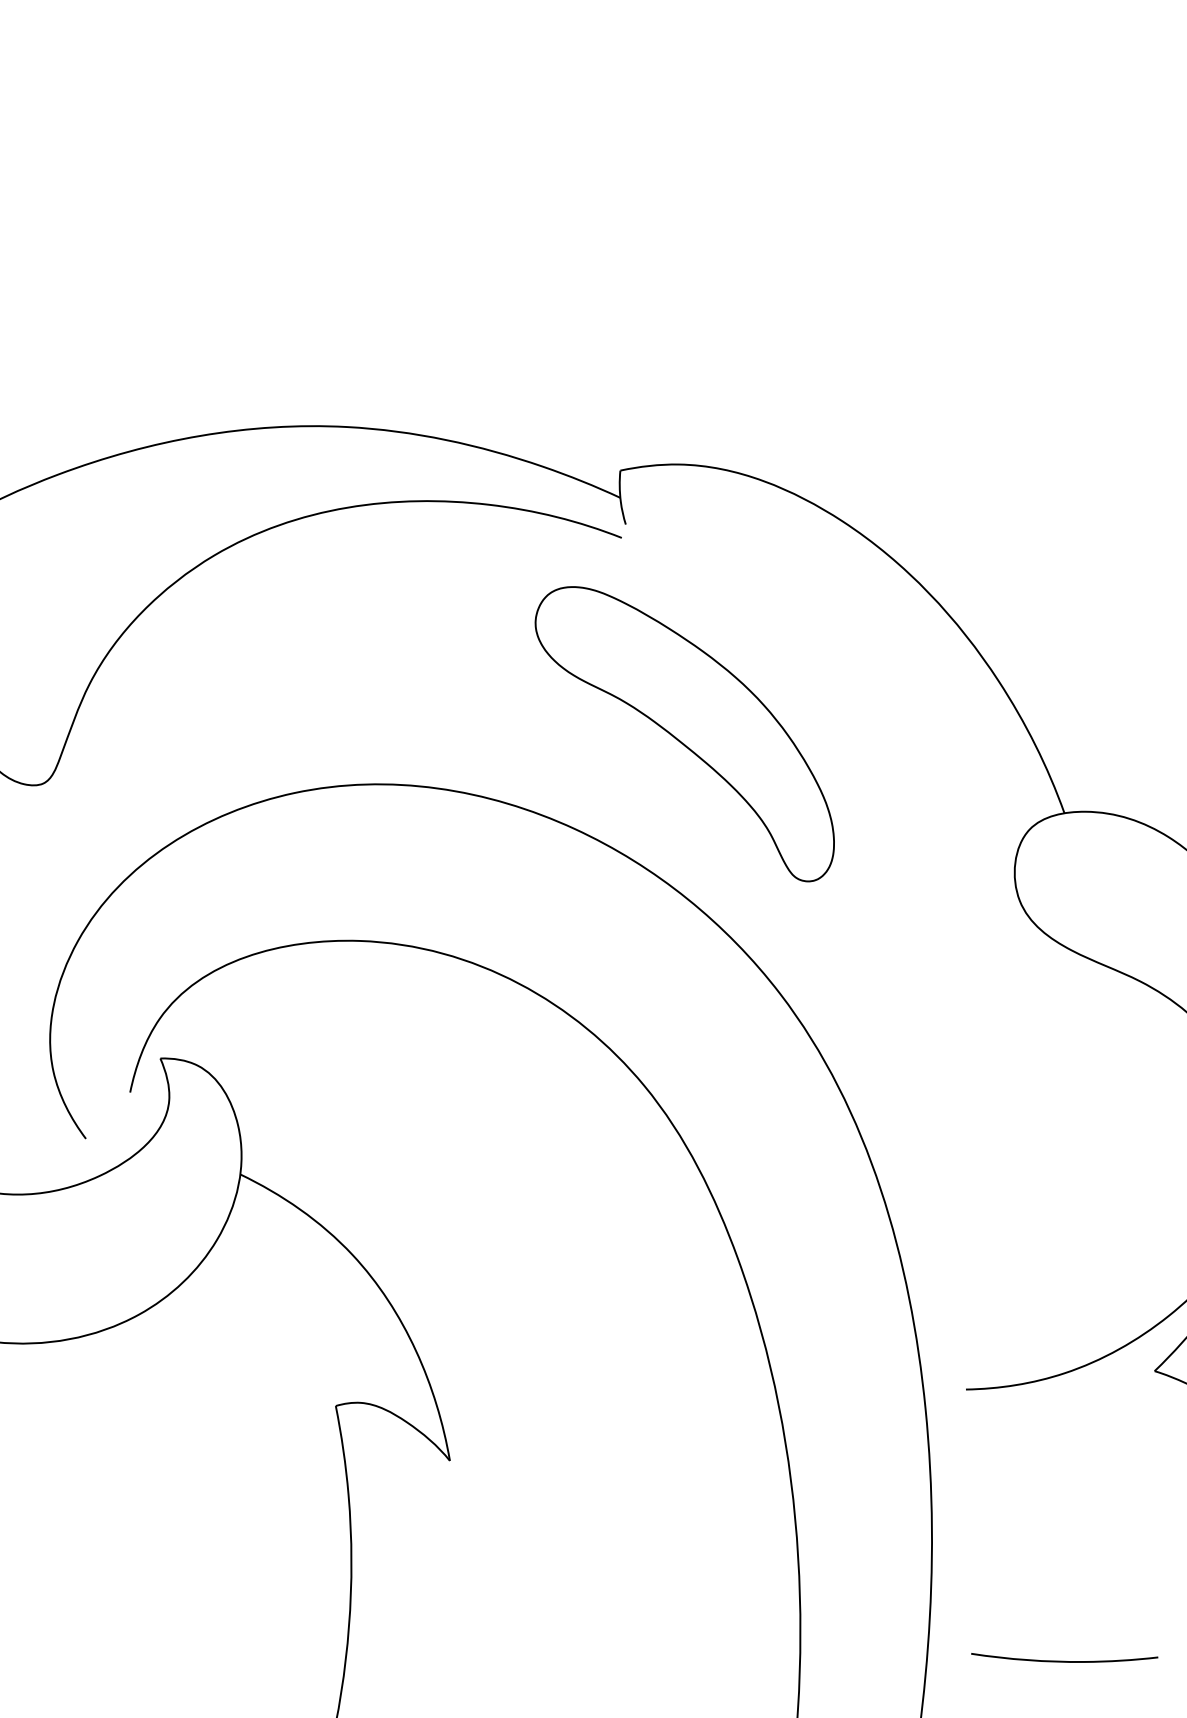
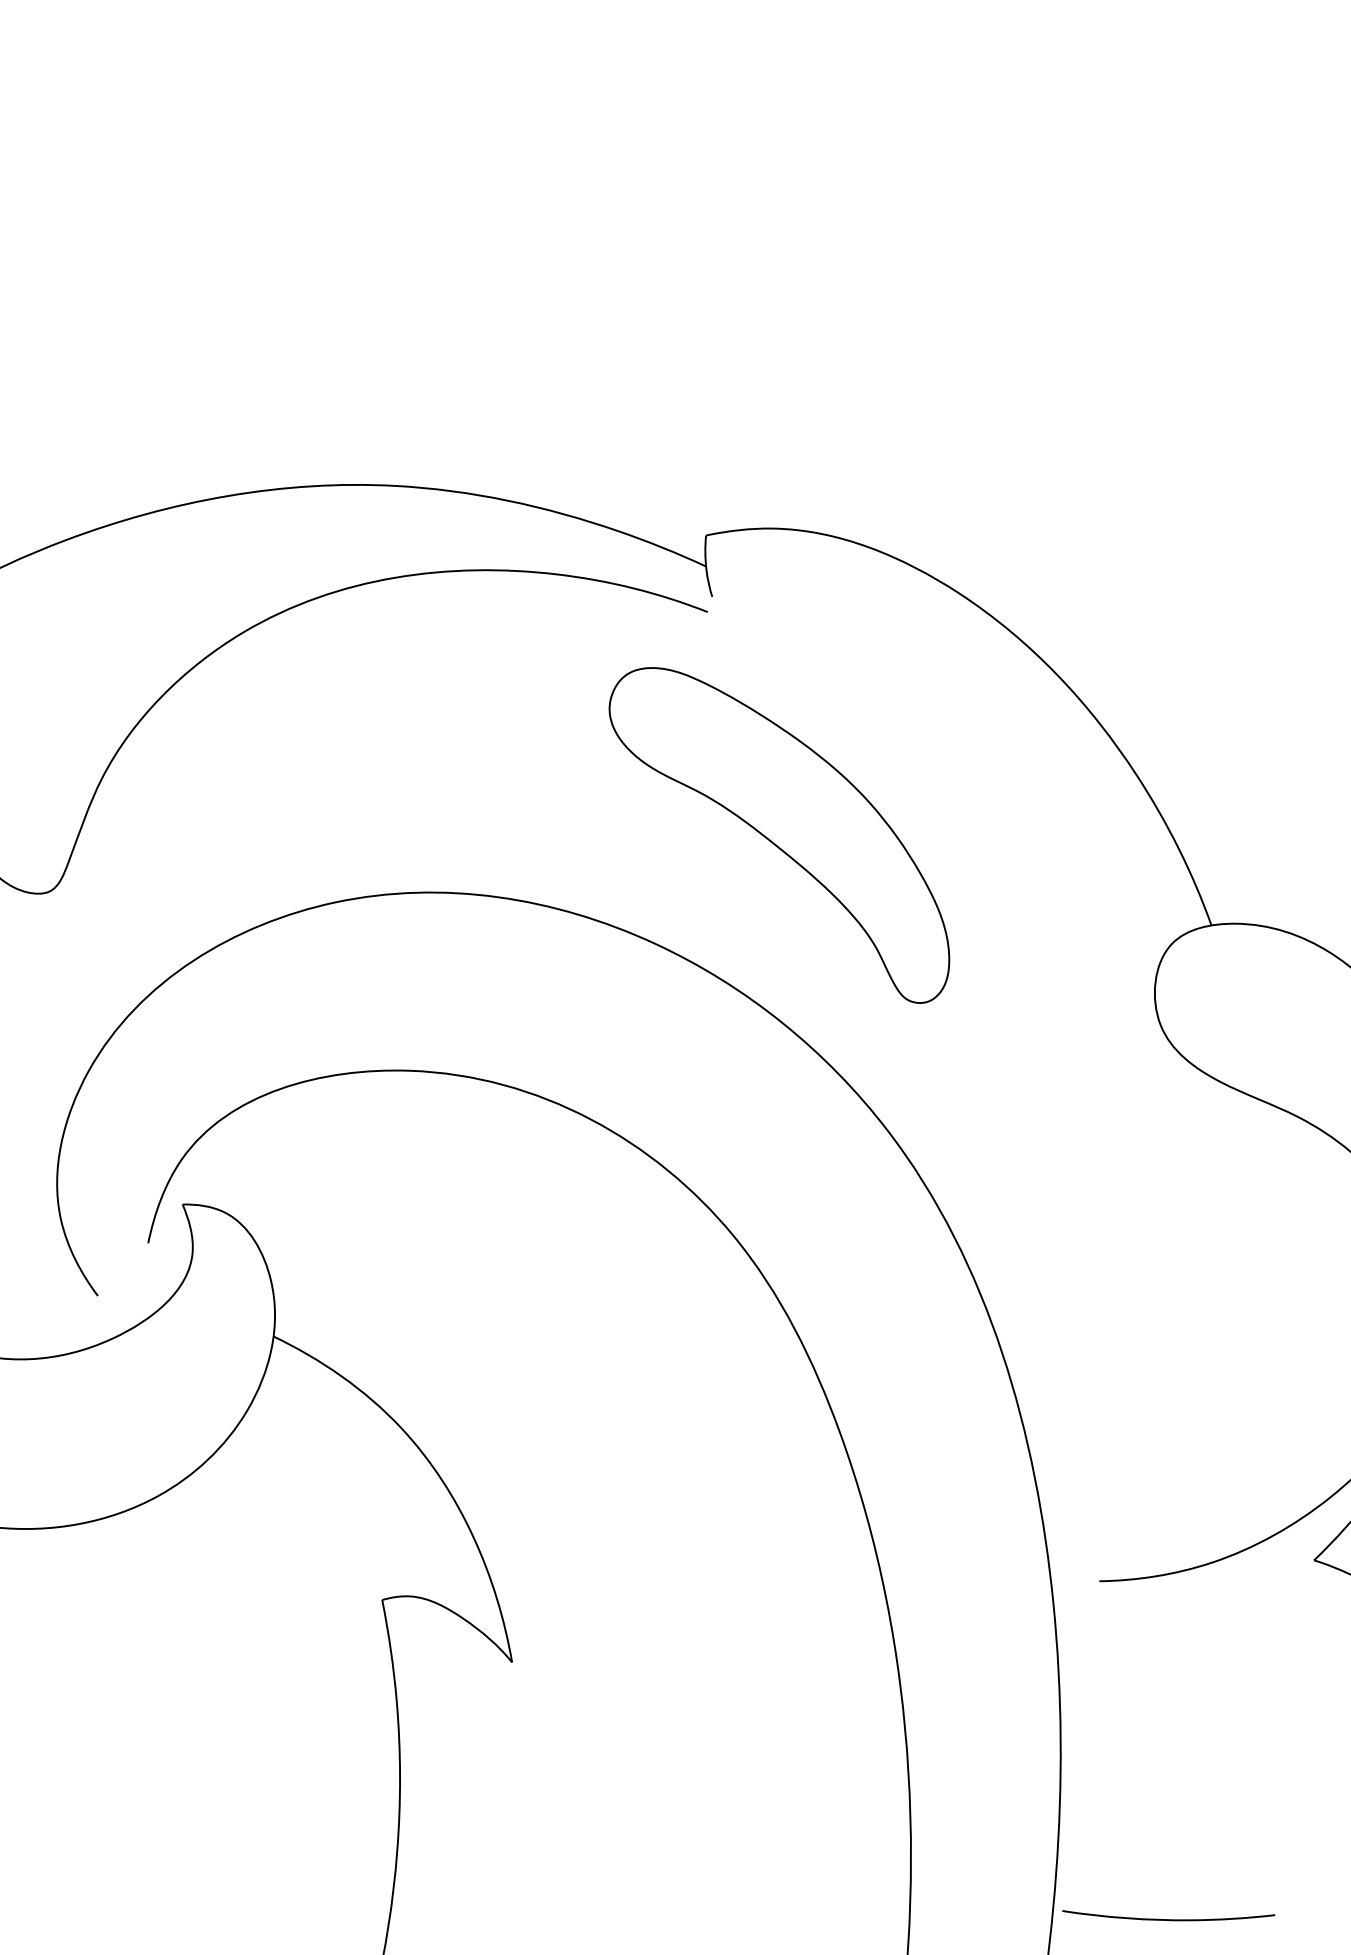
curve: (1064, 1661) -> (1168, 1919), moved

